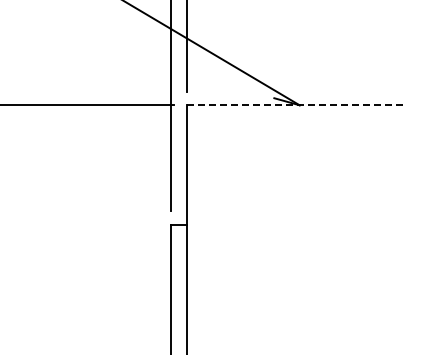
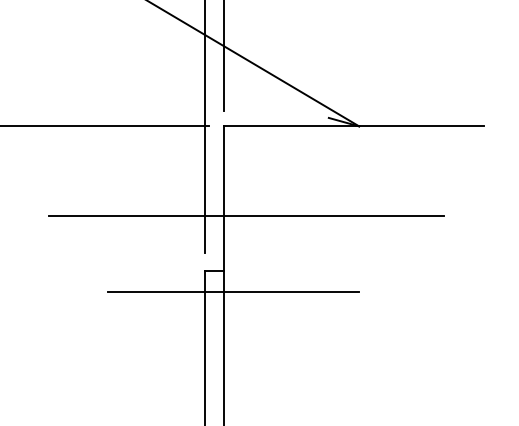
line: (296, 105) -> (355, 126), dashed -> solid
line: (205, 180) -> (246, 216), added
line: (194, 243) -> (233, 292), added

